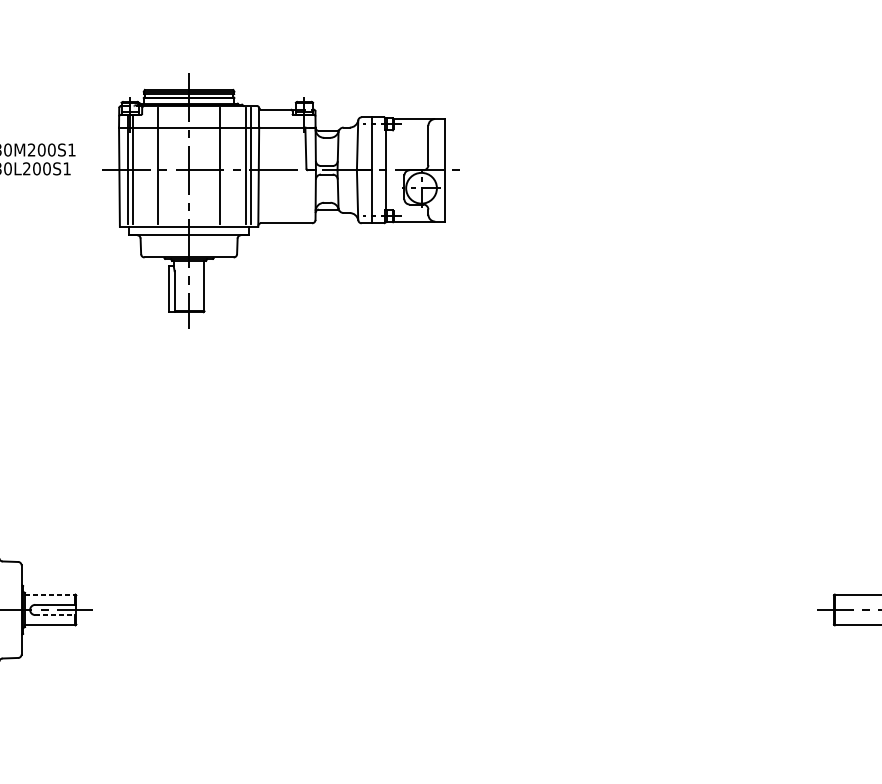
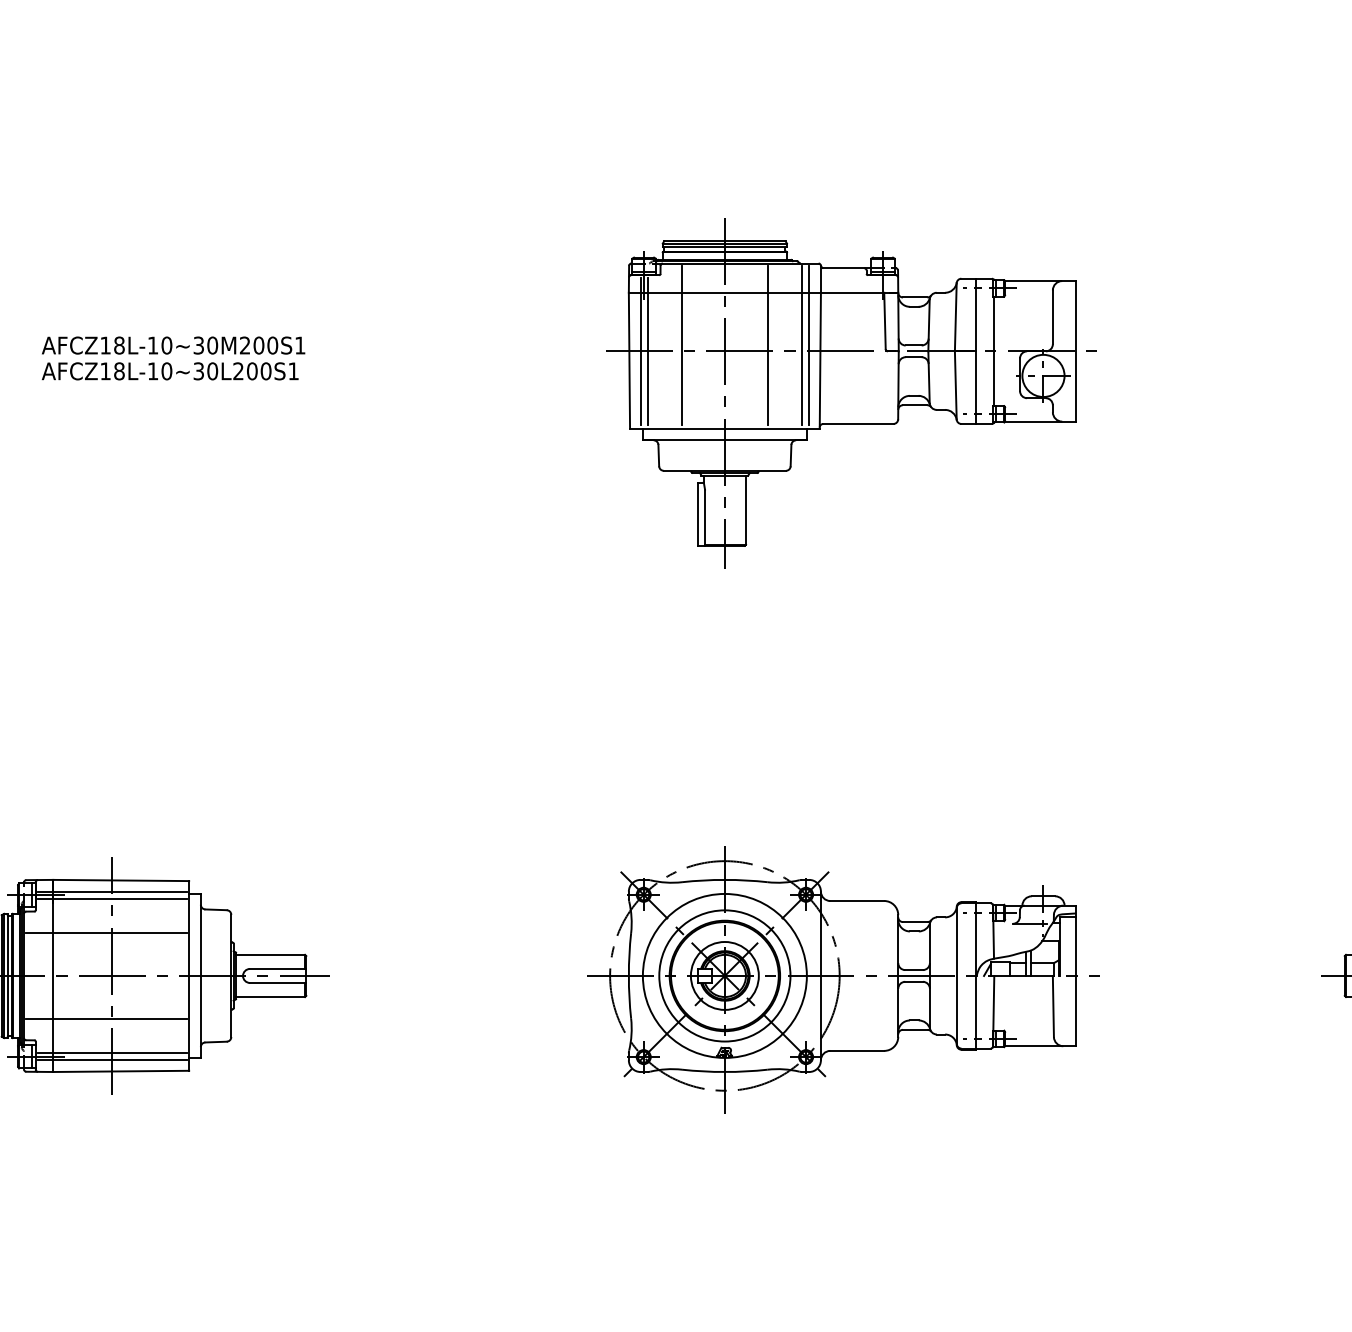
part: (281, 201) -> (851, 393), moved
line: (50, 594) -> (270, 954), dashed -> solid
part: (468, 612) -> (843, 979), added
line: (56, 614) -> (278, 982), dashed -> solid

